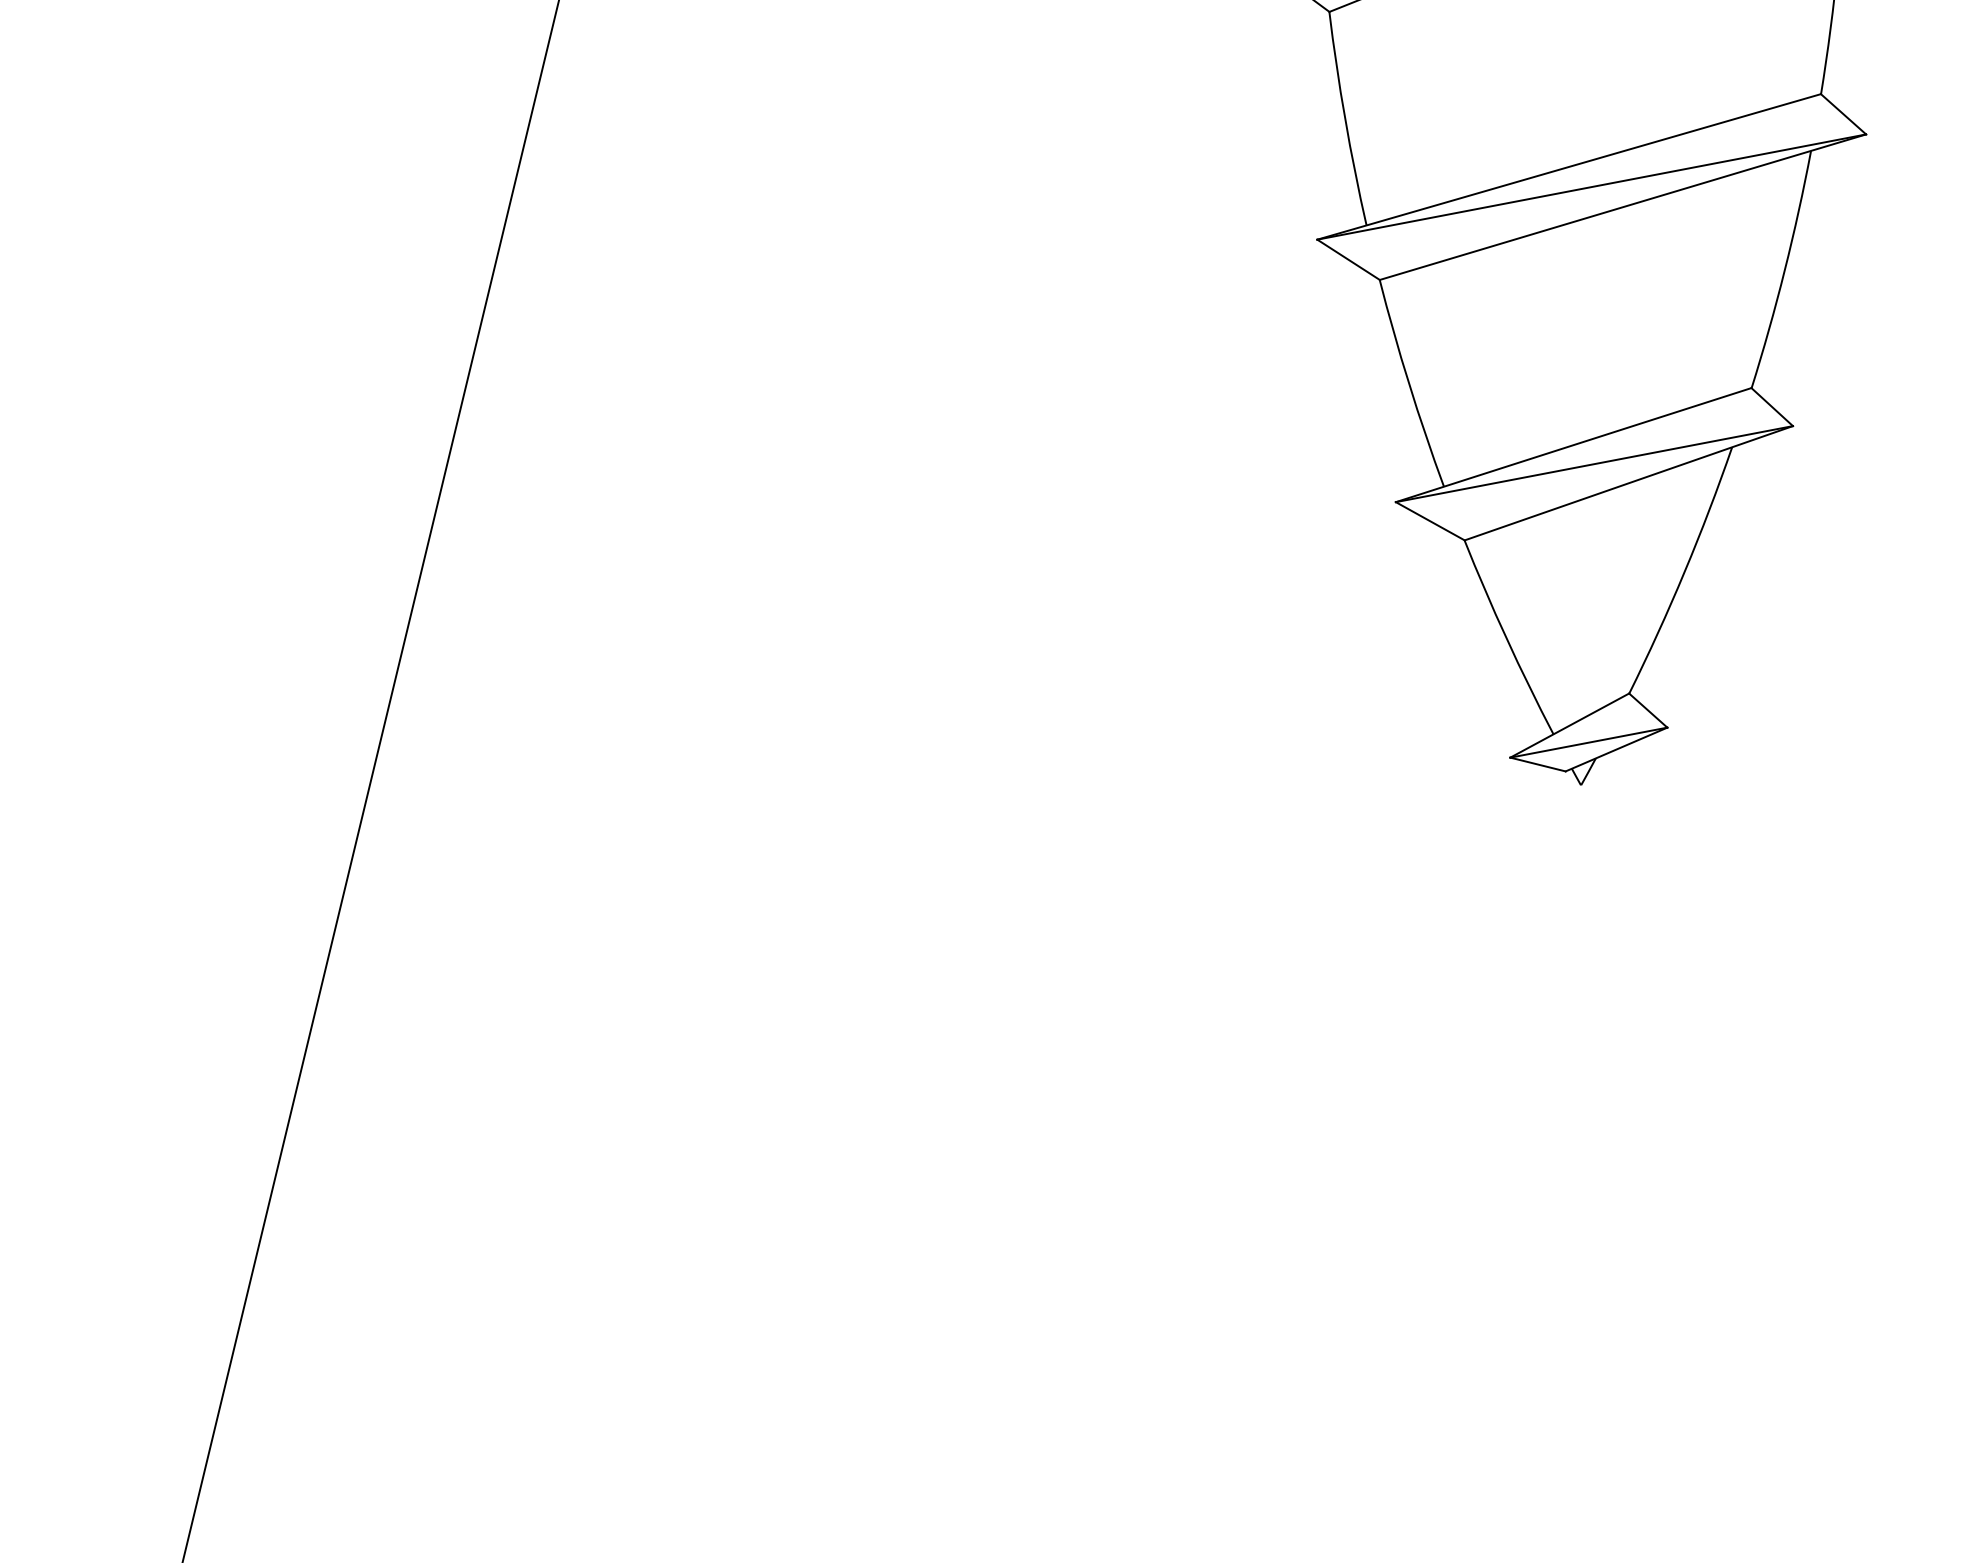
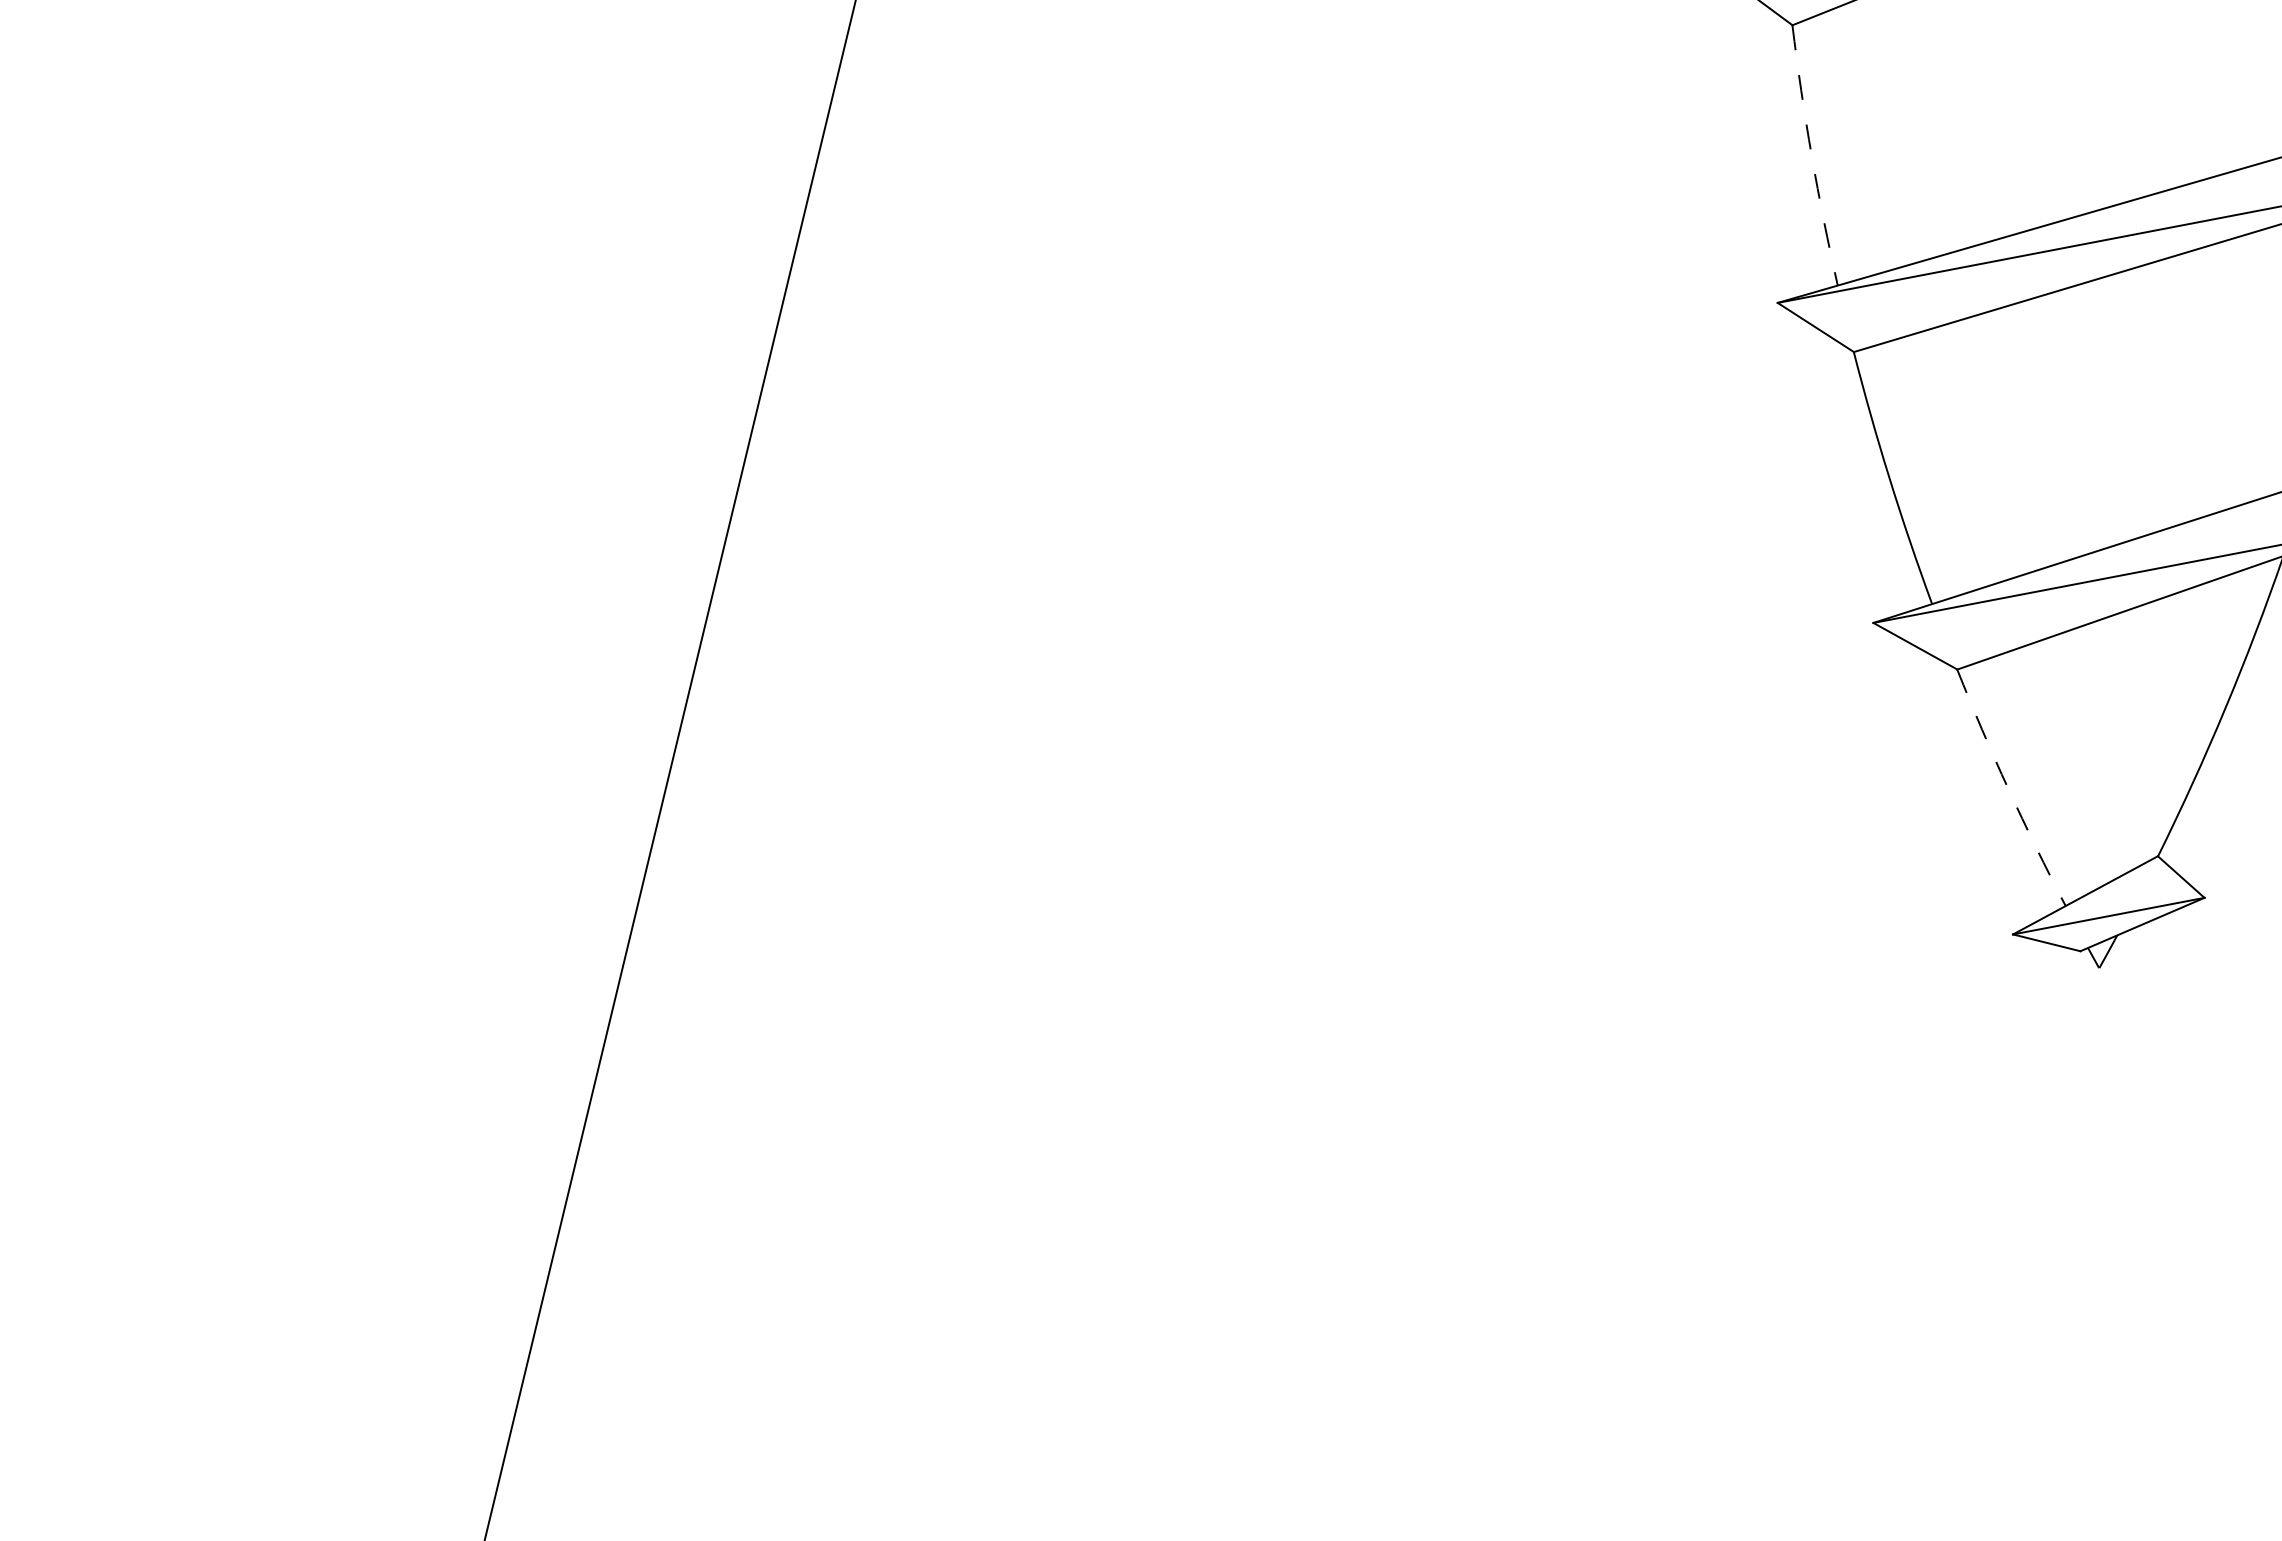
arc: (1345, 119) -> (1812, 156), solid -> dashed
arc: (1506, 638) -> (2008, 789), solid -> dashed

